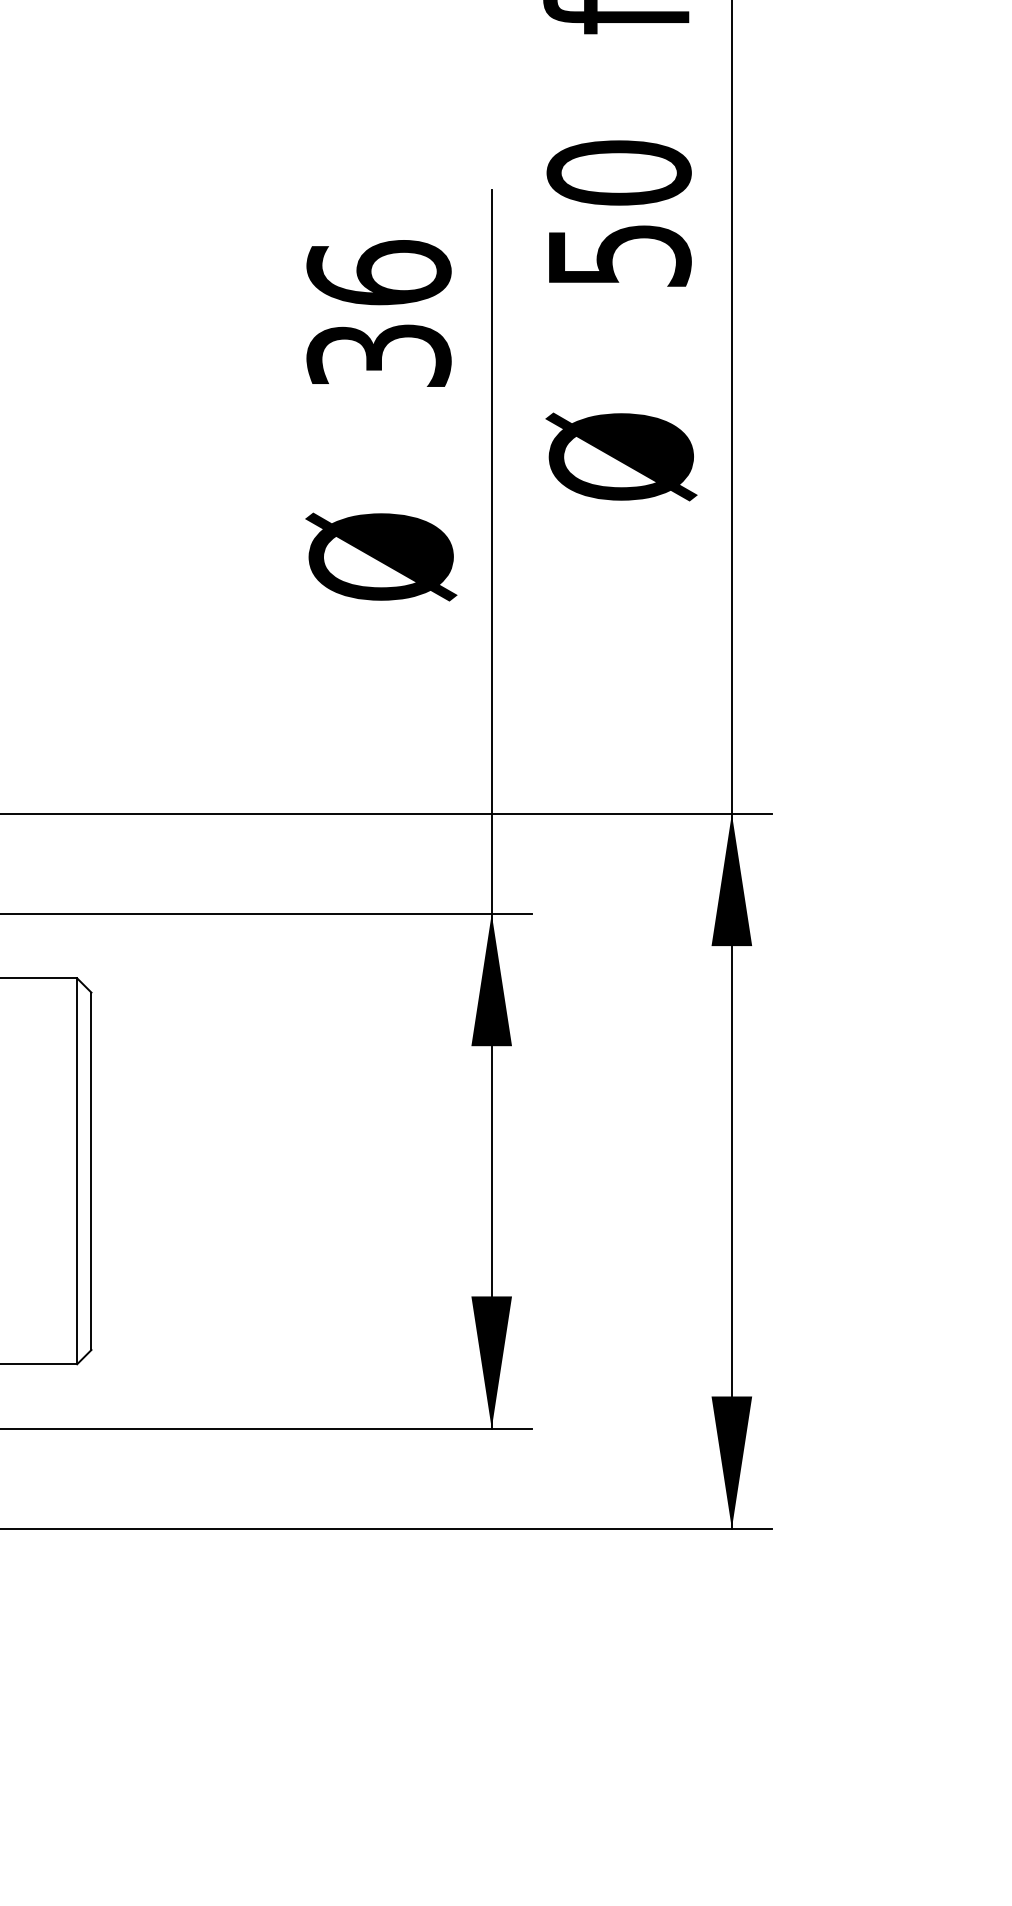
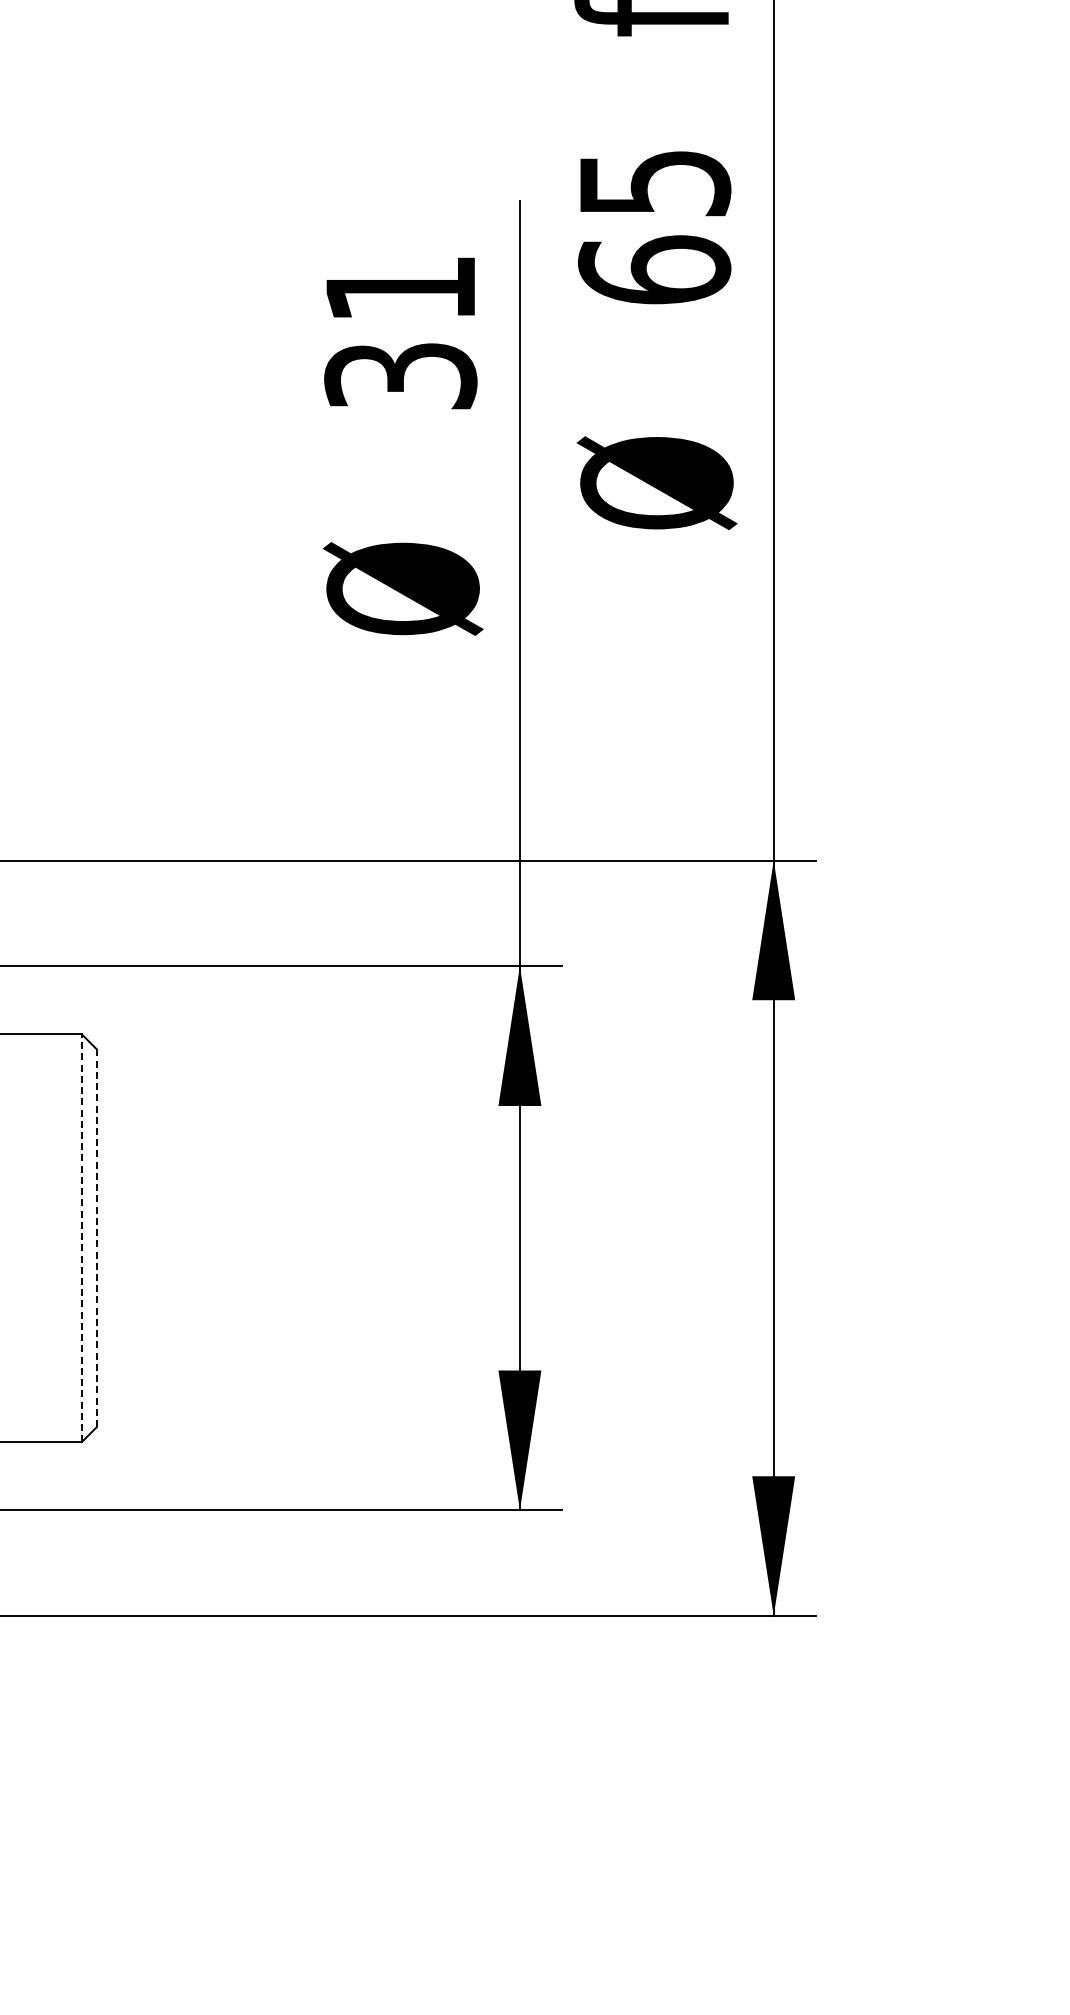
text: (619, 214) -> (654, 226), 50 -> 65
text: (378, 271) -> (400, 287), 36 -> 31
line: (76, 1171) -> (81, 1238), solid -> dashed
line: (91, 1171) -> (96, 1238), solid -> dashed

